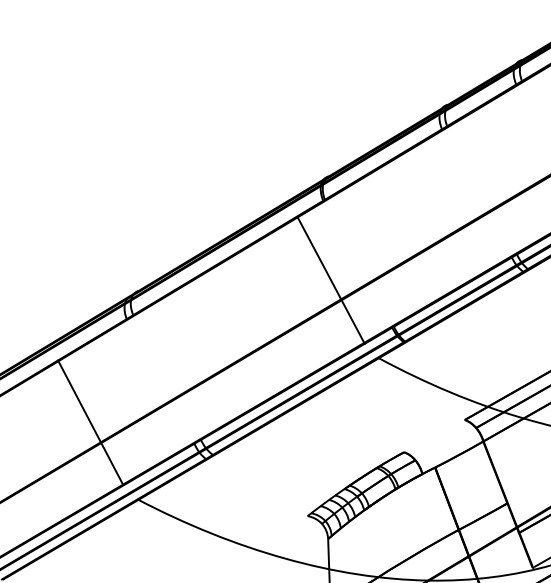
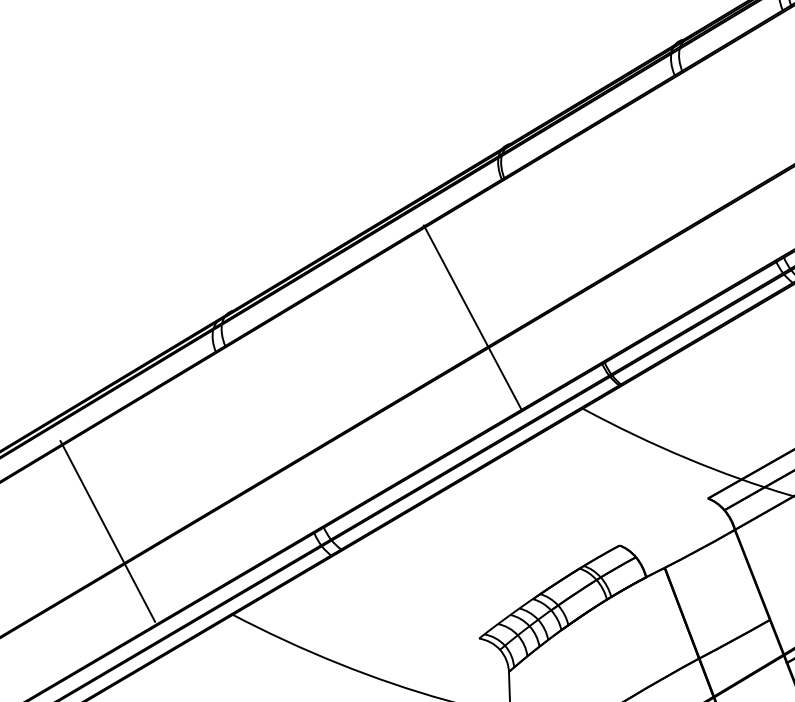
line: (330, 280) -> (471, 317), moved
line: (90, 422) -> (107, 531), moved

